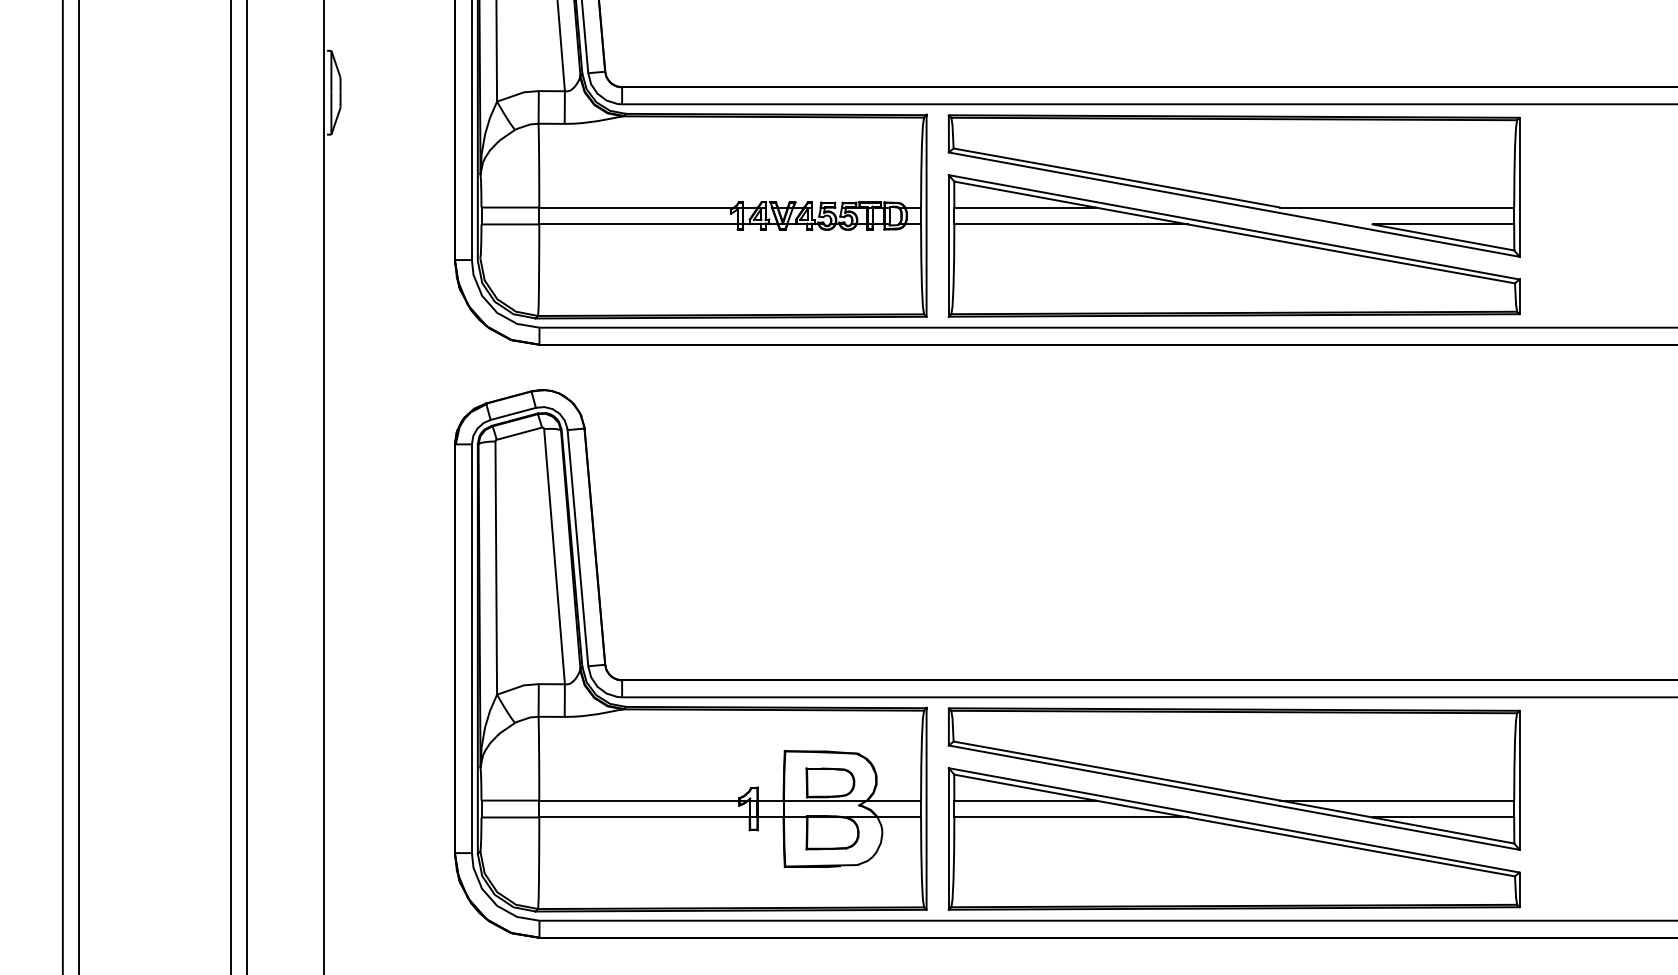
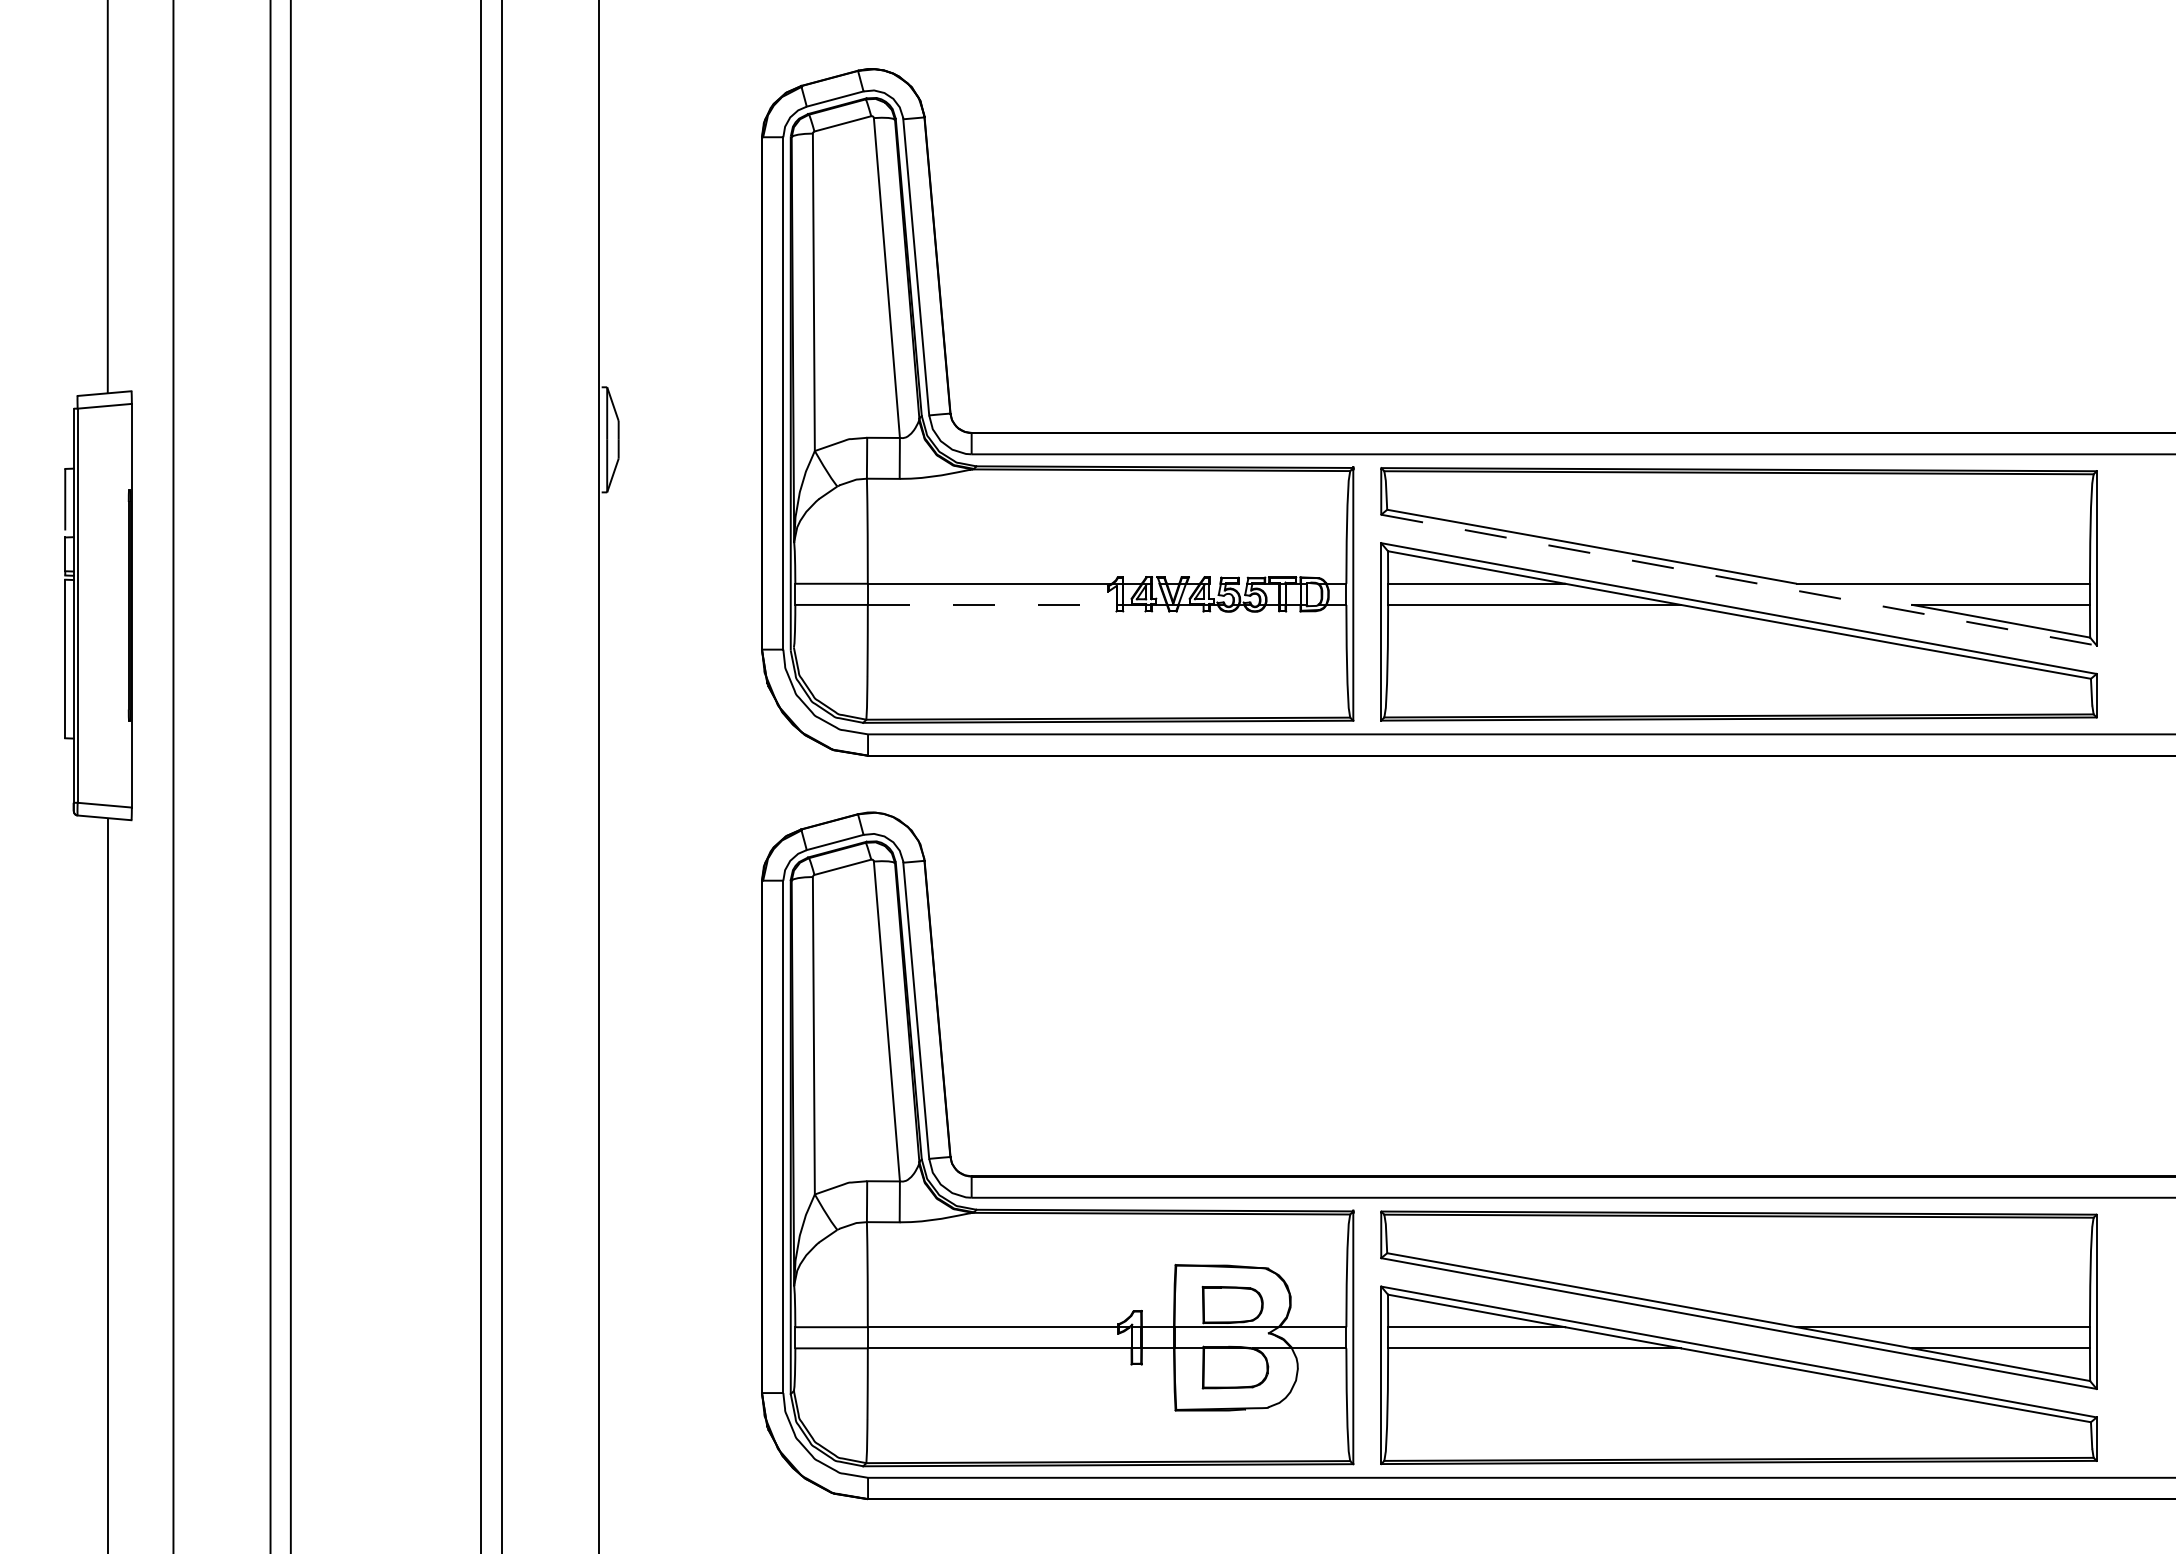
line: (1234, 204) -> (1739, 580), solid -> dashed
line: (638, 224) -> (992, 604), solid -> dashed

